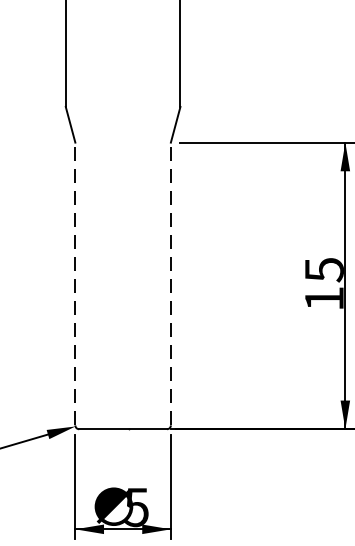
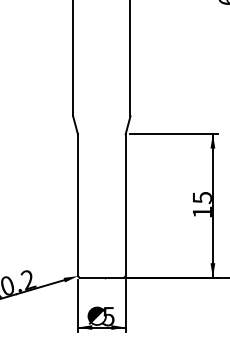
line: (74, 283) -> (77, 204), dashed -> solid
line: (170, 283) -> (125, 204), dashed -> solid

